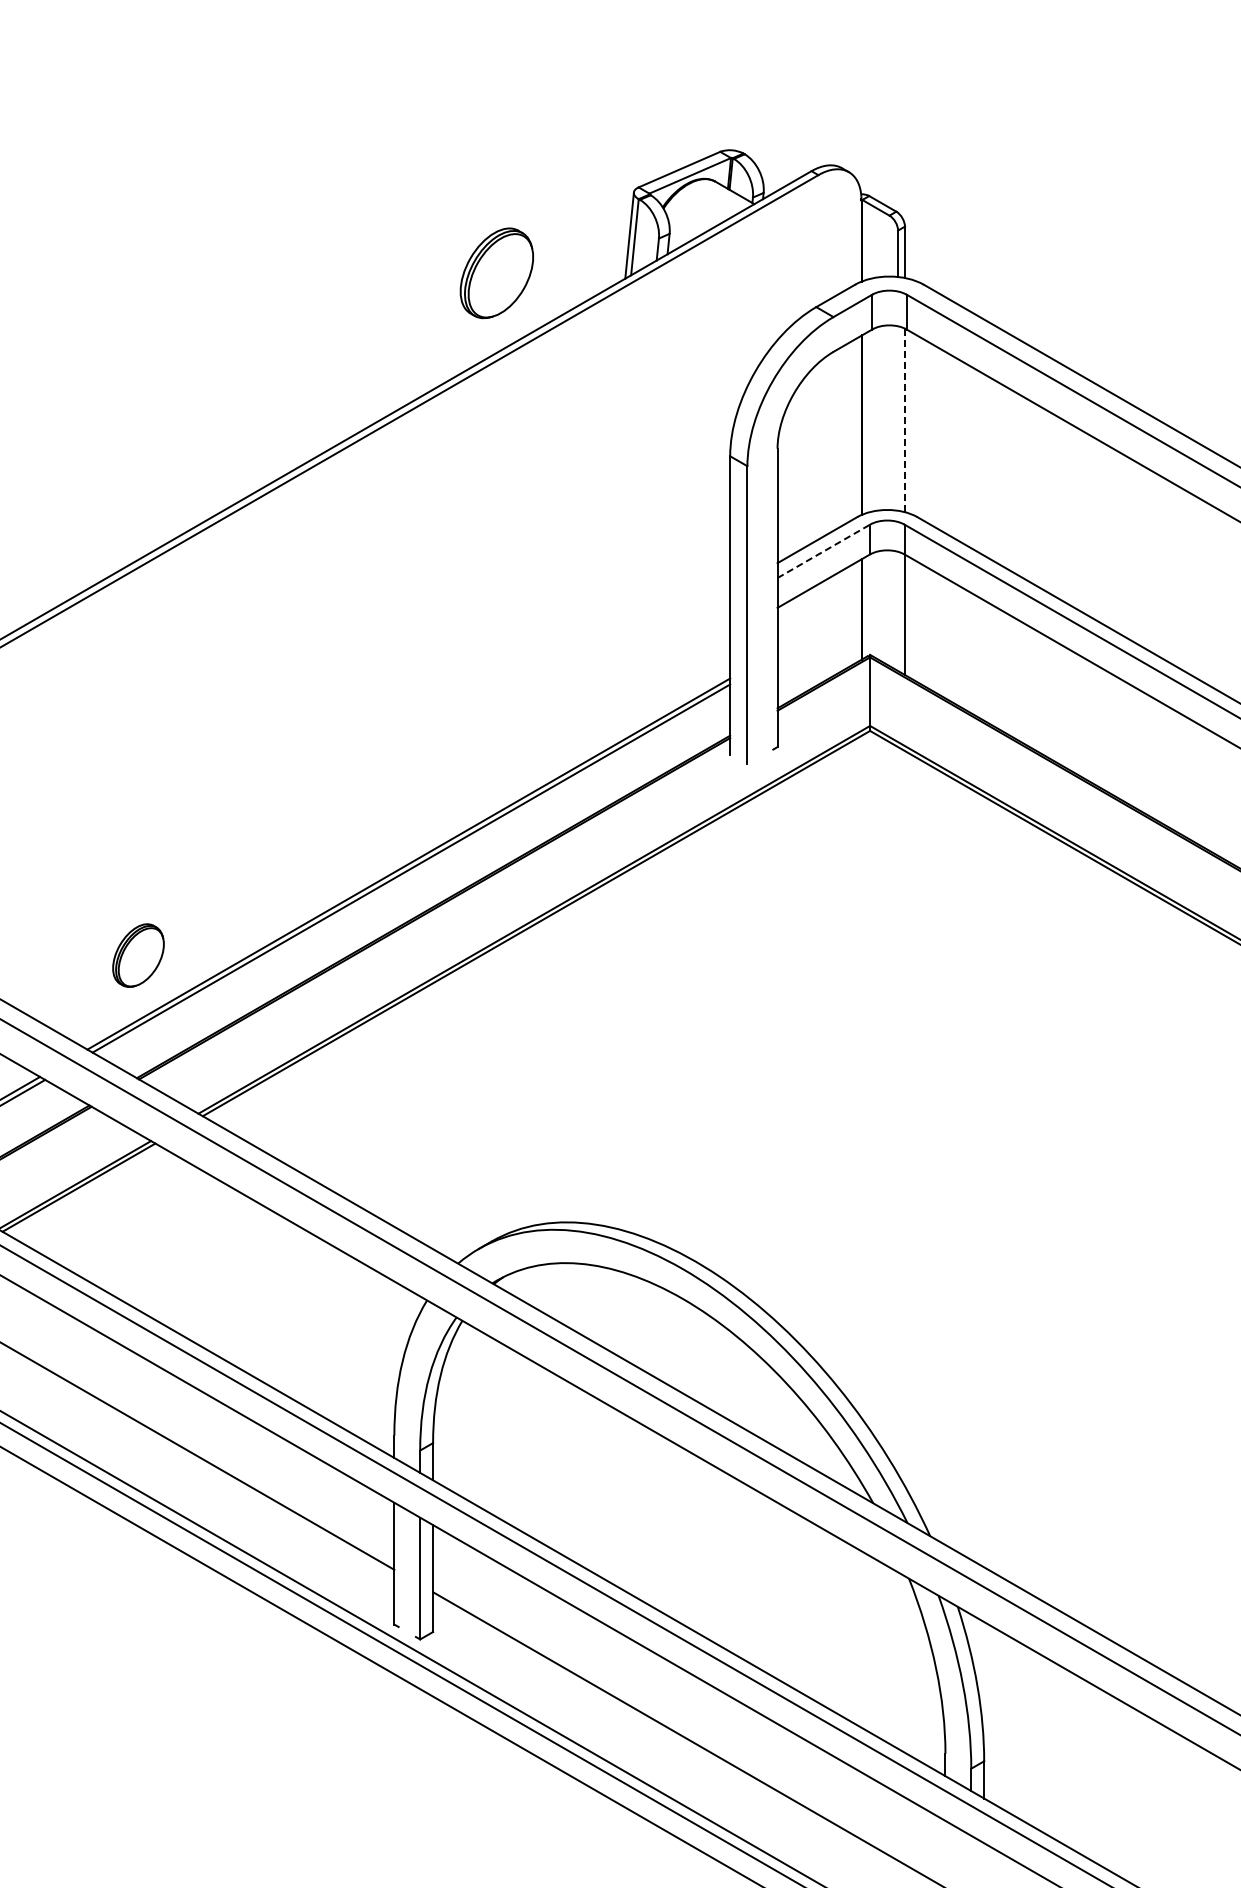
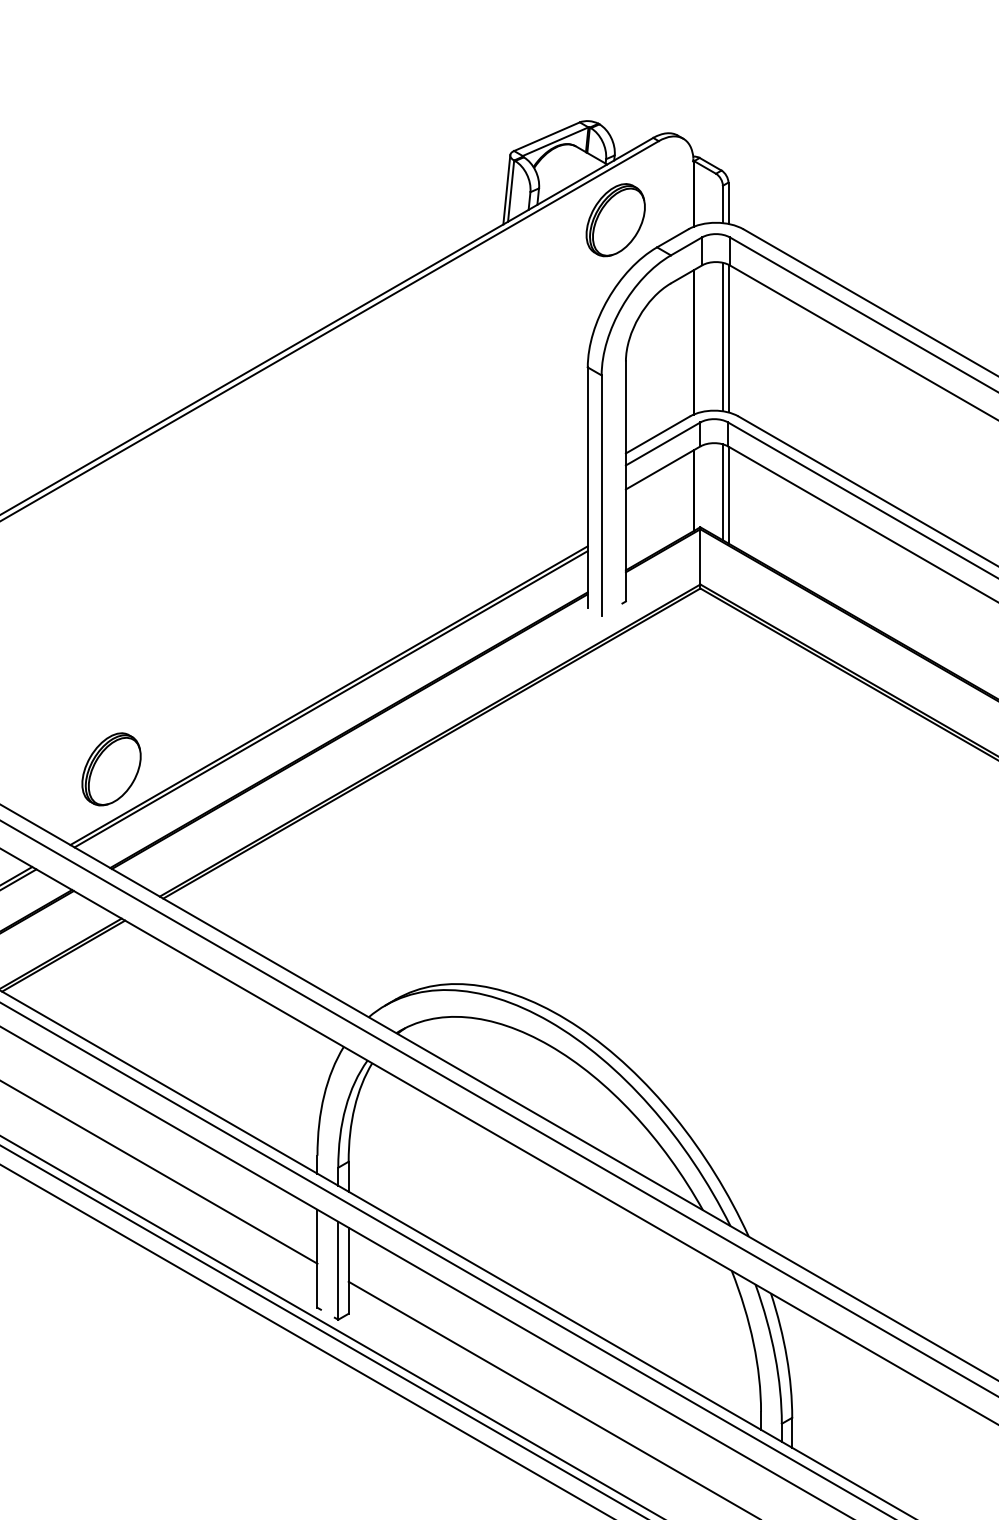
part: (496, 273) -> (615, 220), moved
line: (898, 418) -> (723, 337), added
line: (905, 420) -> (728, 338), dashed -> solid
line: (824, 551) -> (663, 444), dashed -> solid
line: (898, 611) -> (723, 492), added
part: (138, 955) -> (111, 769), size x1.43

